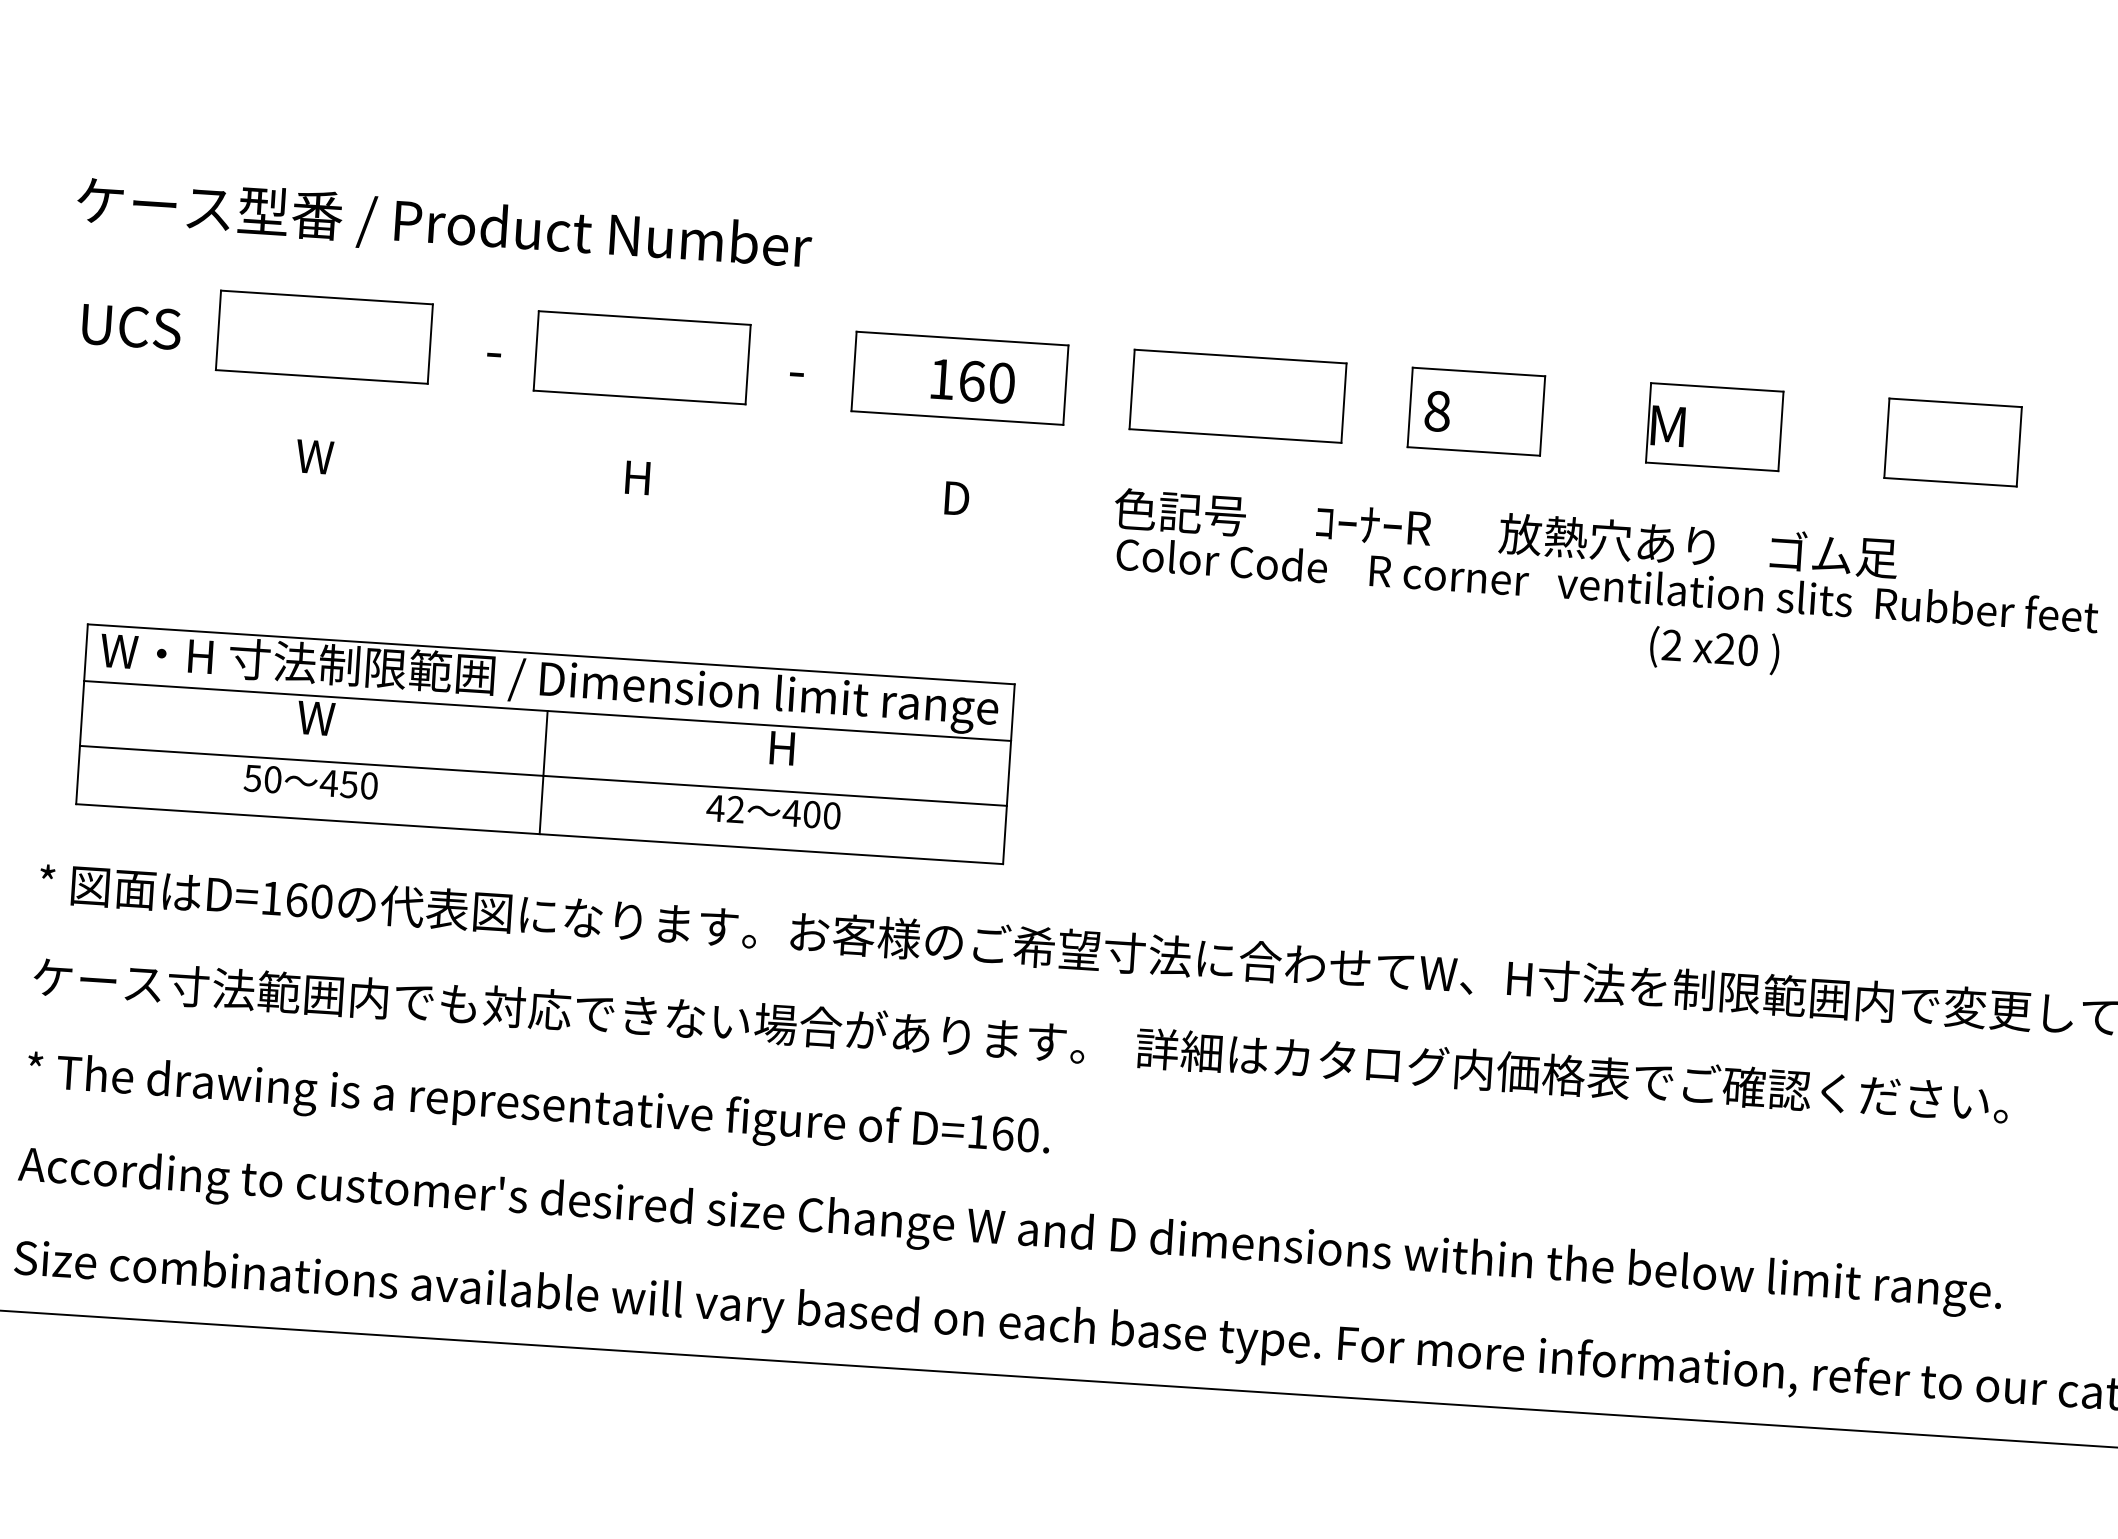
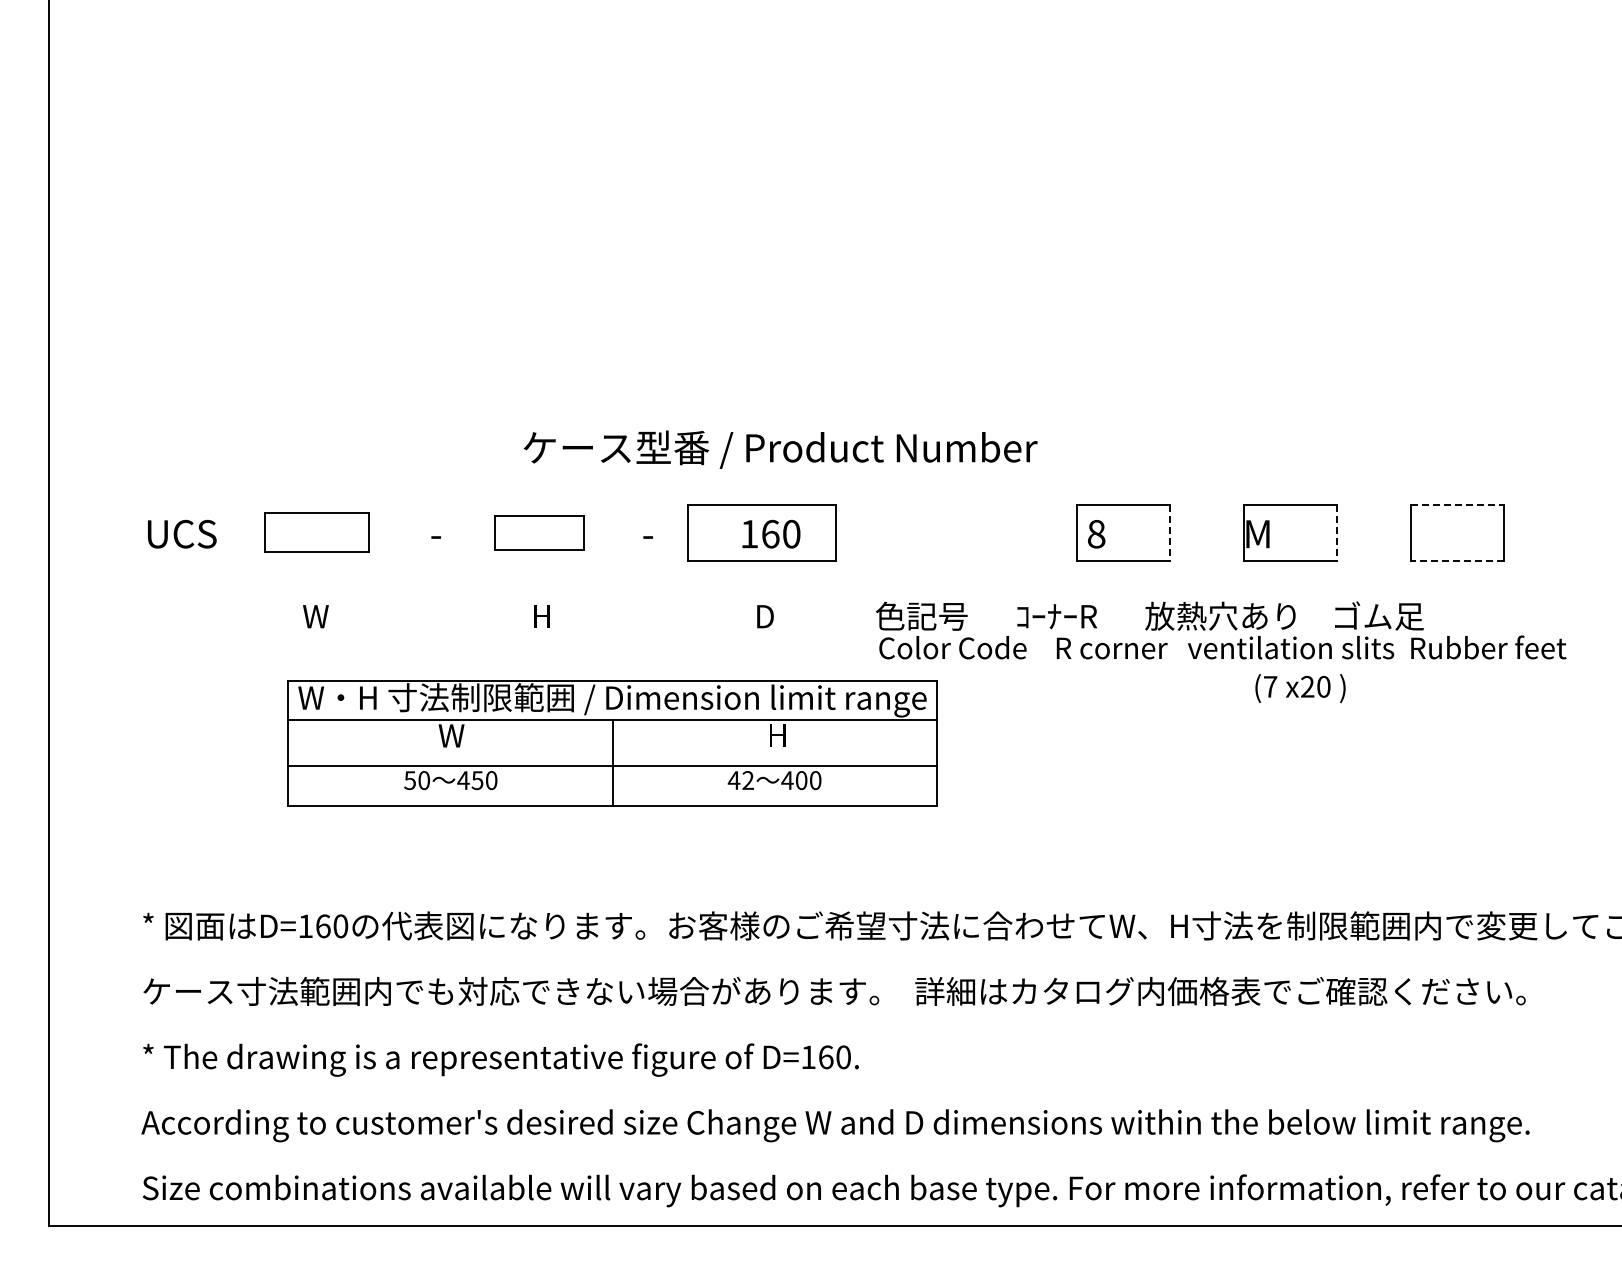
text: (444, 225) -> (780, 449), moved
part: (323, 336) -> (316, 532), size x0.7
part: (642, 357) -> (539, 532), size x0.6
part: (1237, 395) -> (956, 532), removed
line: (1955, 402) -> (1457, 504), solid -> dashed
line: (1541, 415) -> (1169, 532), solid -> dashed
line: (1780, 431) -> (1336, 532), solid -> dashed
line: (1949, 482) -> (1456, 560), solid -> dashed
text: (1671, 644) -> (1270, 686), (2 -> (7
part: (545, 744) -> (612, 743), moved

